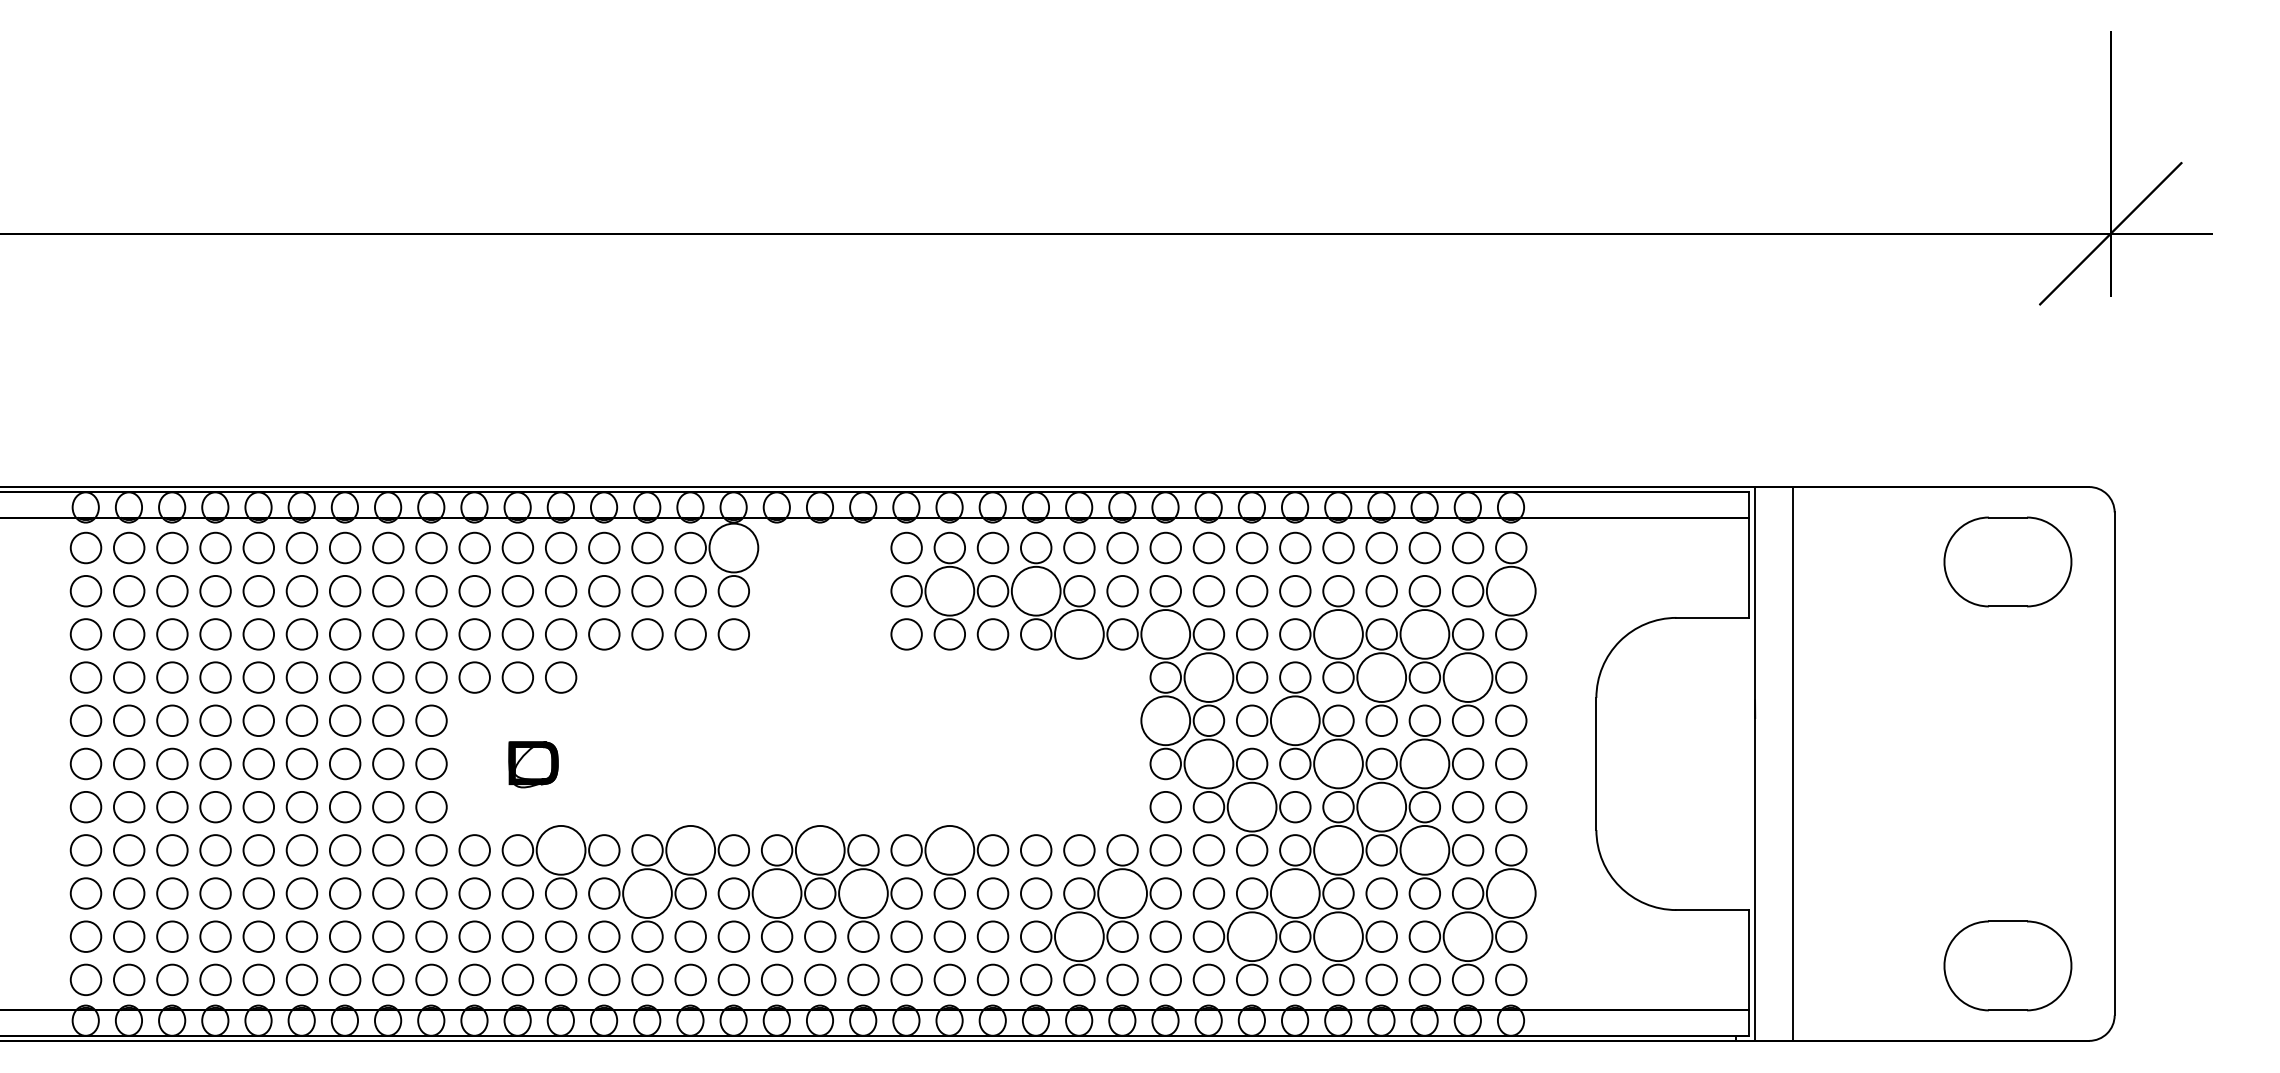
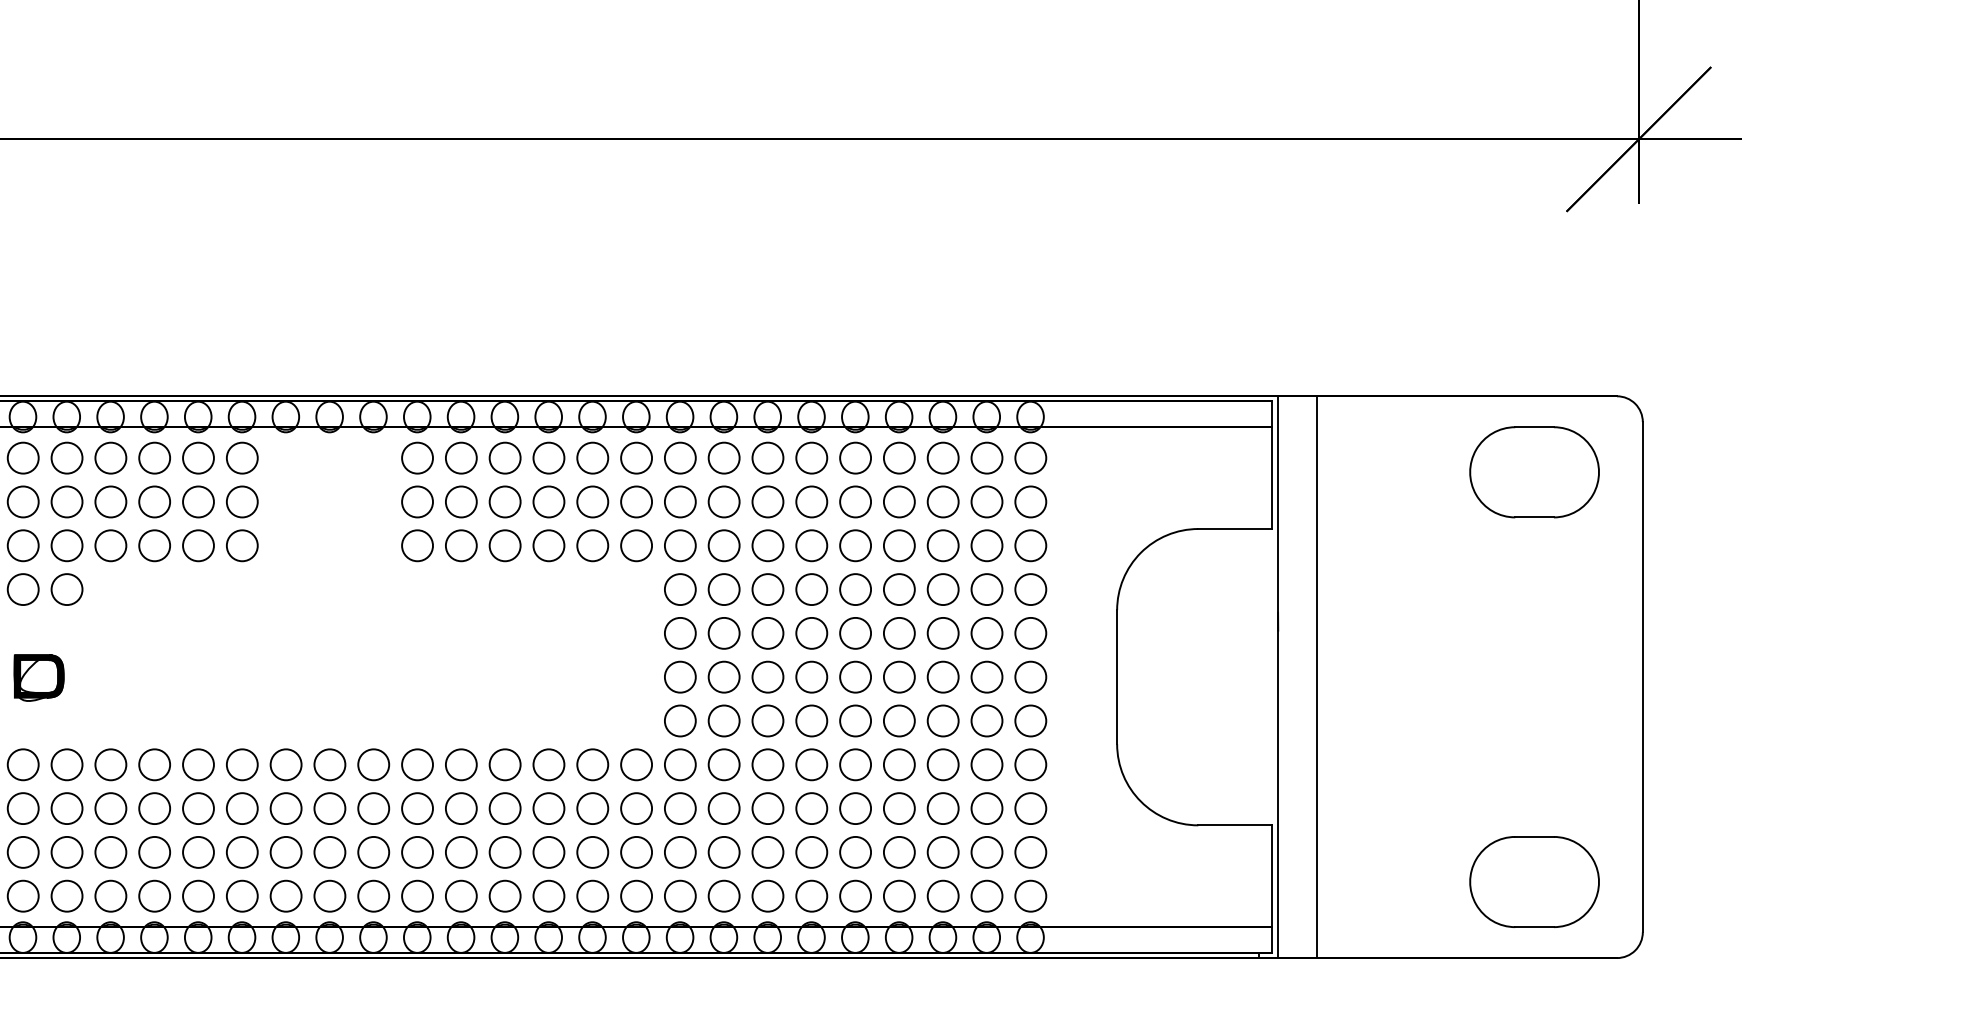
circle: (733, 547) -> (241, 457), size x0.62
circle: (949, 590) -> (460, 501), size x0.62
circle: (1035, 590) -> (548, 501), size x0.62
circle: (1511, 590) -> (1031, 501), size x0.62
circle: (1079, 634) -> (592, 545), size x0.62
circle: (1165, 634) -> (680, 545), size x0.62
circle: (1338, 634) -> (855, 545), size x0.62
circle: (1424, 634) -> (942, 545), size x0.62
circle: (1208, 677) -> (723, 589), size x0.62
circle: (1381, 677) -> (899, 589), size x0.62
circle: (1467, 677) -> (986, 589), size x0.62
circle: (1165, 720) -> (680, 633), size x0.62
circle: (1295, 720) -> (811, 633), size x0.62
circle: (1208, 763) -> (723, 676), size x0.62
circle: (1338, 763) -> (855, 676), size x0.62
circle: (1424, 763) -> (942, 676), size x0.62
circle: (1251, 806) -> (767, 720), size x0.62
circle: (1381, 806) -> (899, 720), size x0.62
circle: (560, 850) -> (66, 764), size x0.62
circle: (690, 850) -> (198, 764), size x0.62
circle: (820, 850) -> (330, 764), size x0.62
circle: (949, 850) -> (460, 764), size x0.62
circle: (1338, 850) -> (855, 764), size x0.62
circle: (1424, 850) -> (942, 764), size x0.62
circle: (647, 893) -> (154, 808), size x0.62
circle: (776, 893) -> (285, 808), size x0.62
circle: (863, 893) -> (373, 808), size x0.62
circle: (1122, 893) -> (636, 808), size x0.62
circle: (1295, 893) -> (811, 808), size x0.62
circle: (1511, 893) -> (1031, 808), size x0.62
circle: (1079, 936) -> (592, 852), size x0.62
circle: (1251, 936) -> (767, 852), size x0.62
circle: (1338, 936) -> (855, 852), size x0.62
circle: (1467, 936) -> (986, 852), size x0.62

